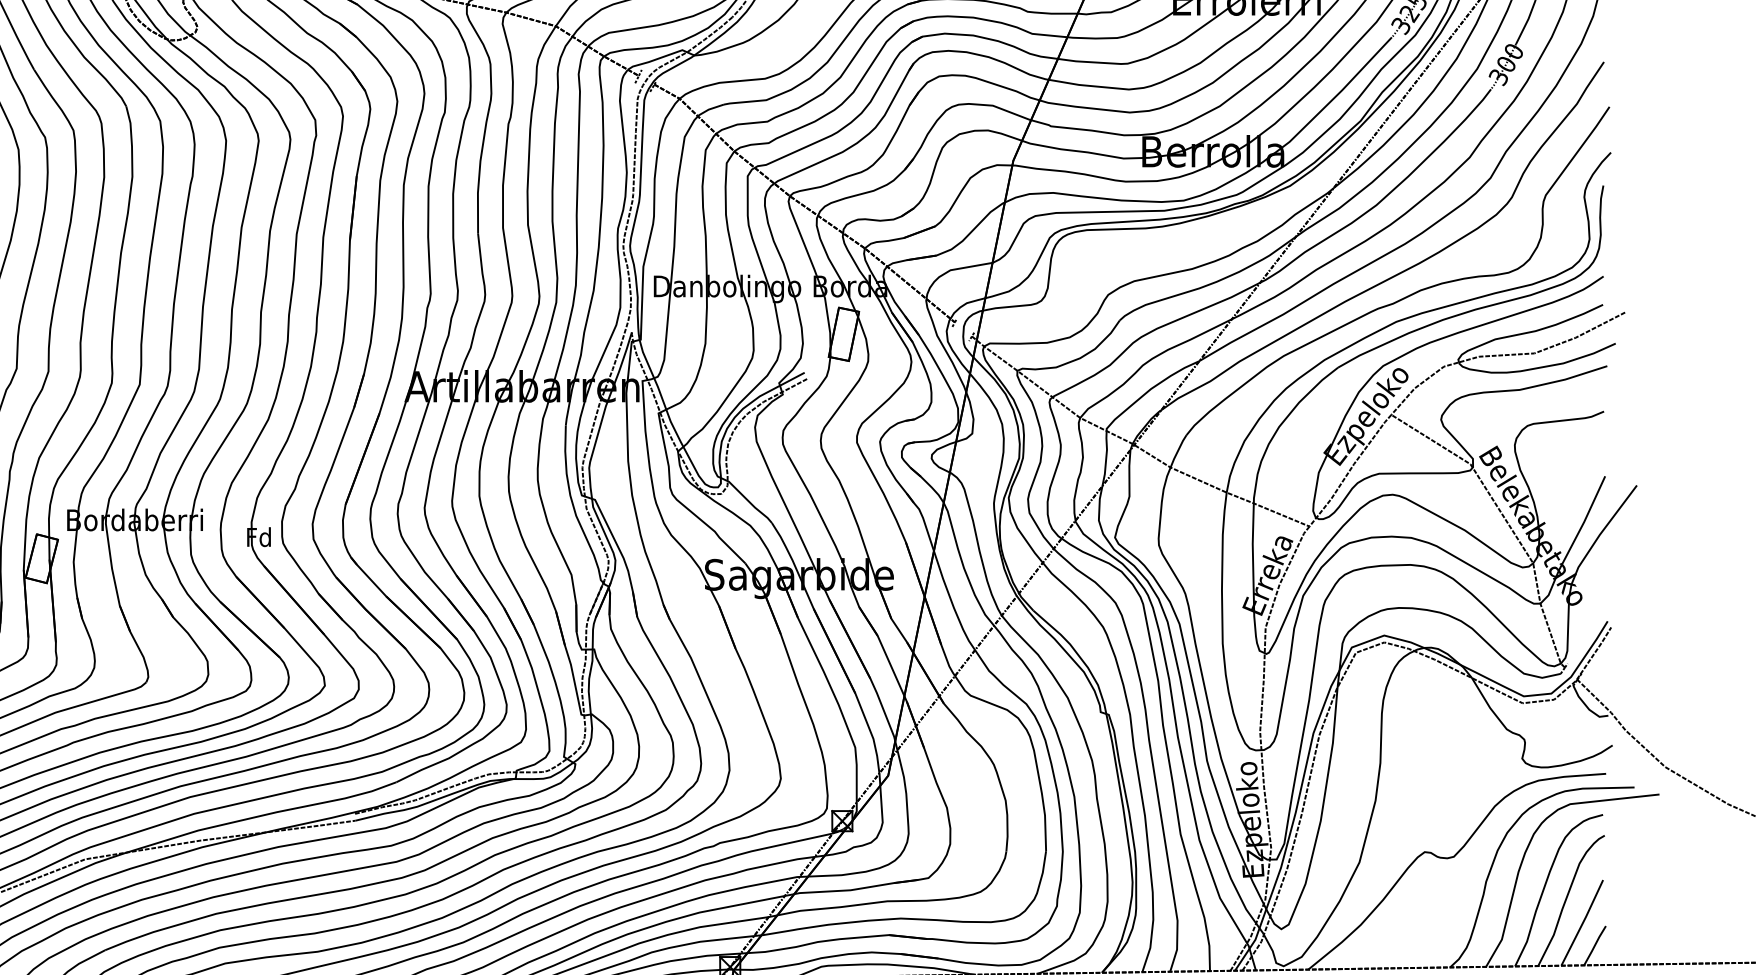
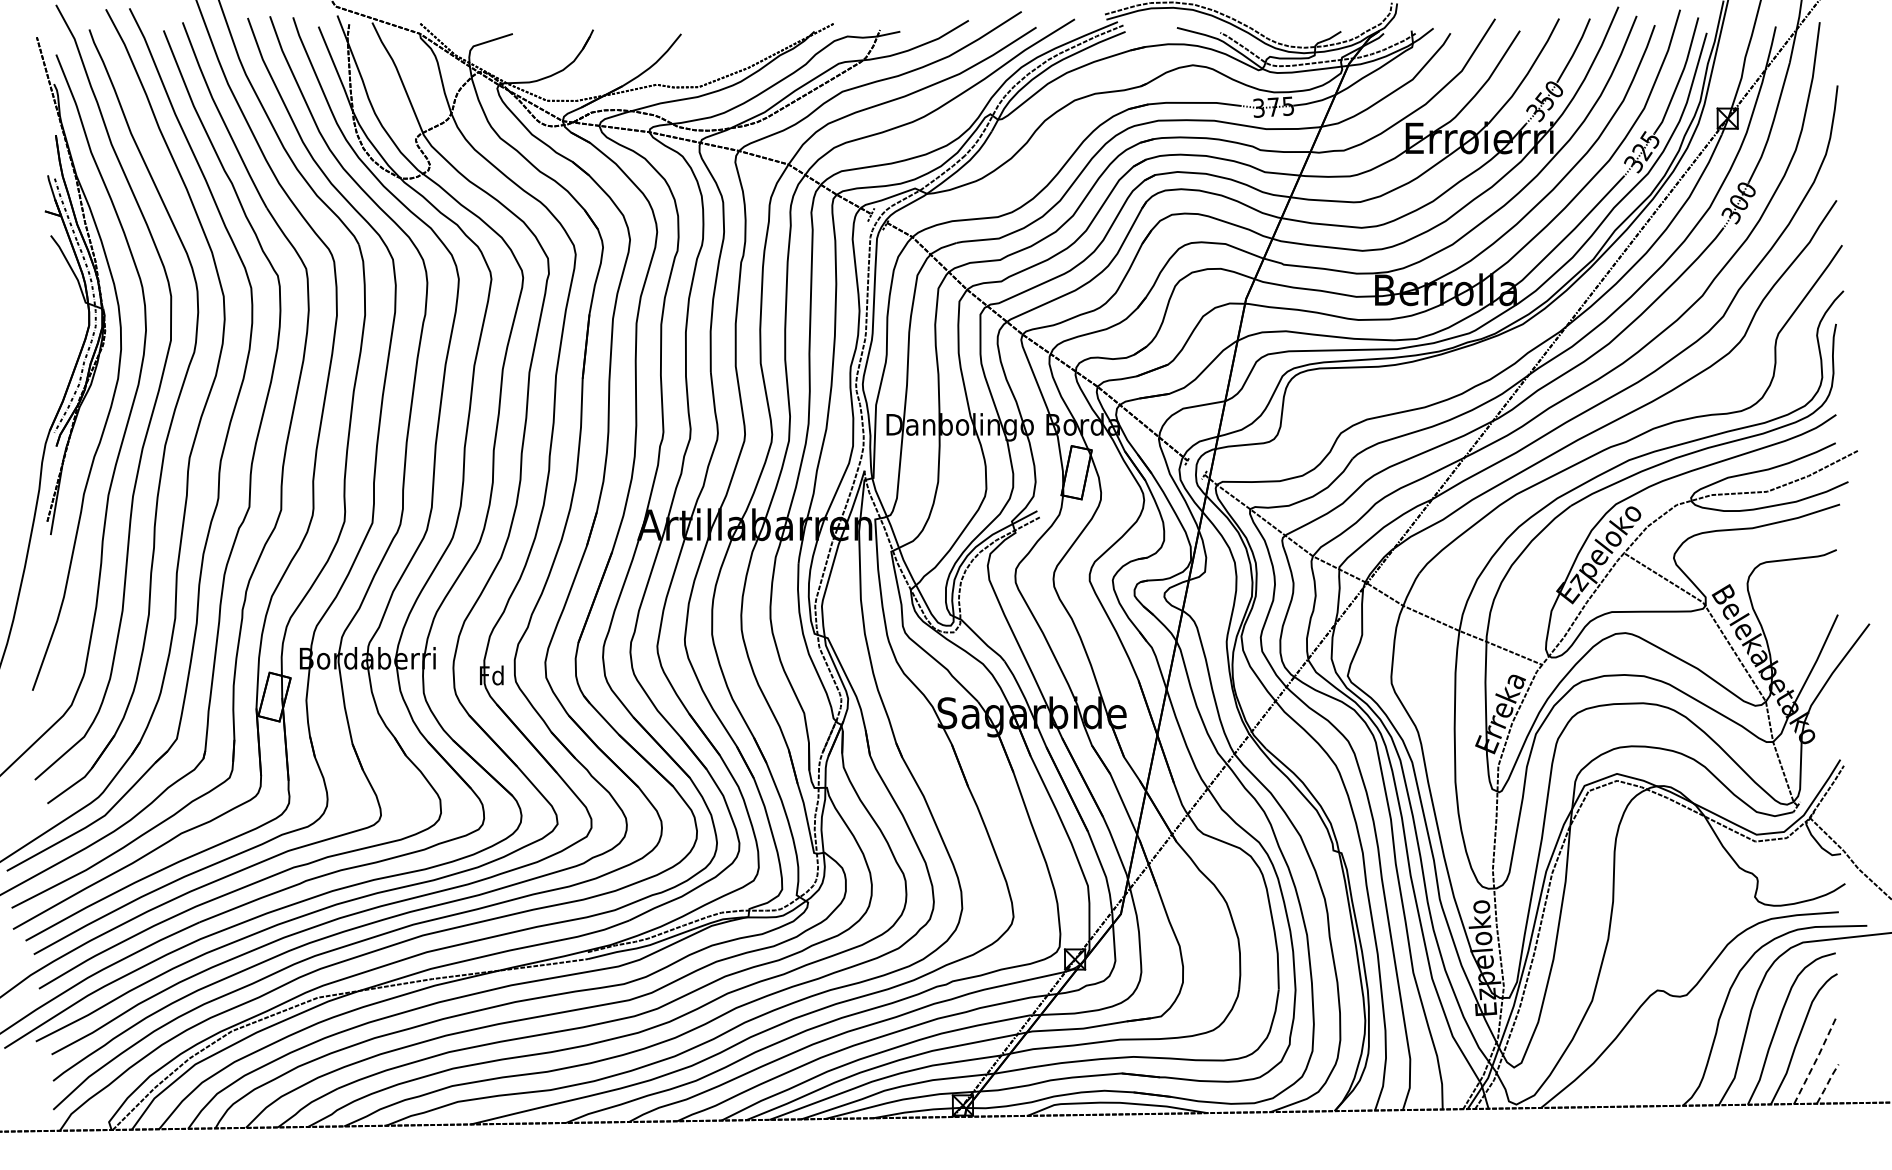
line: (1583, 922) -> (1816, 1060), solid -> dashed
line: (1594, 945) -> (1827, 1083), solid -> dashed

